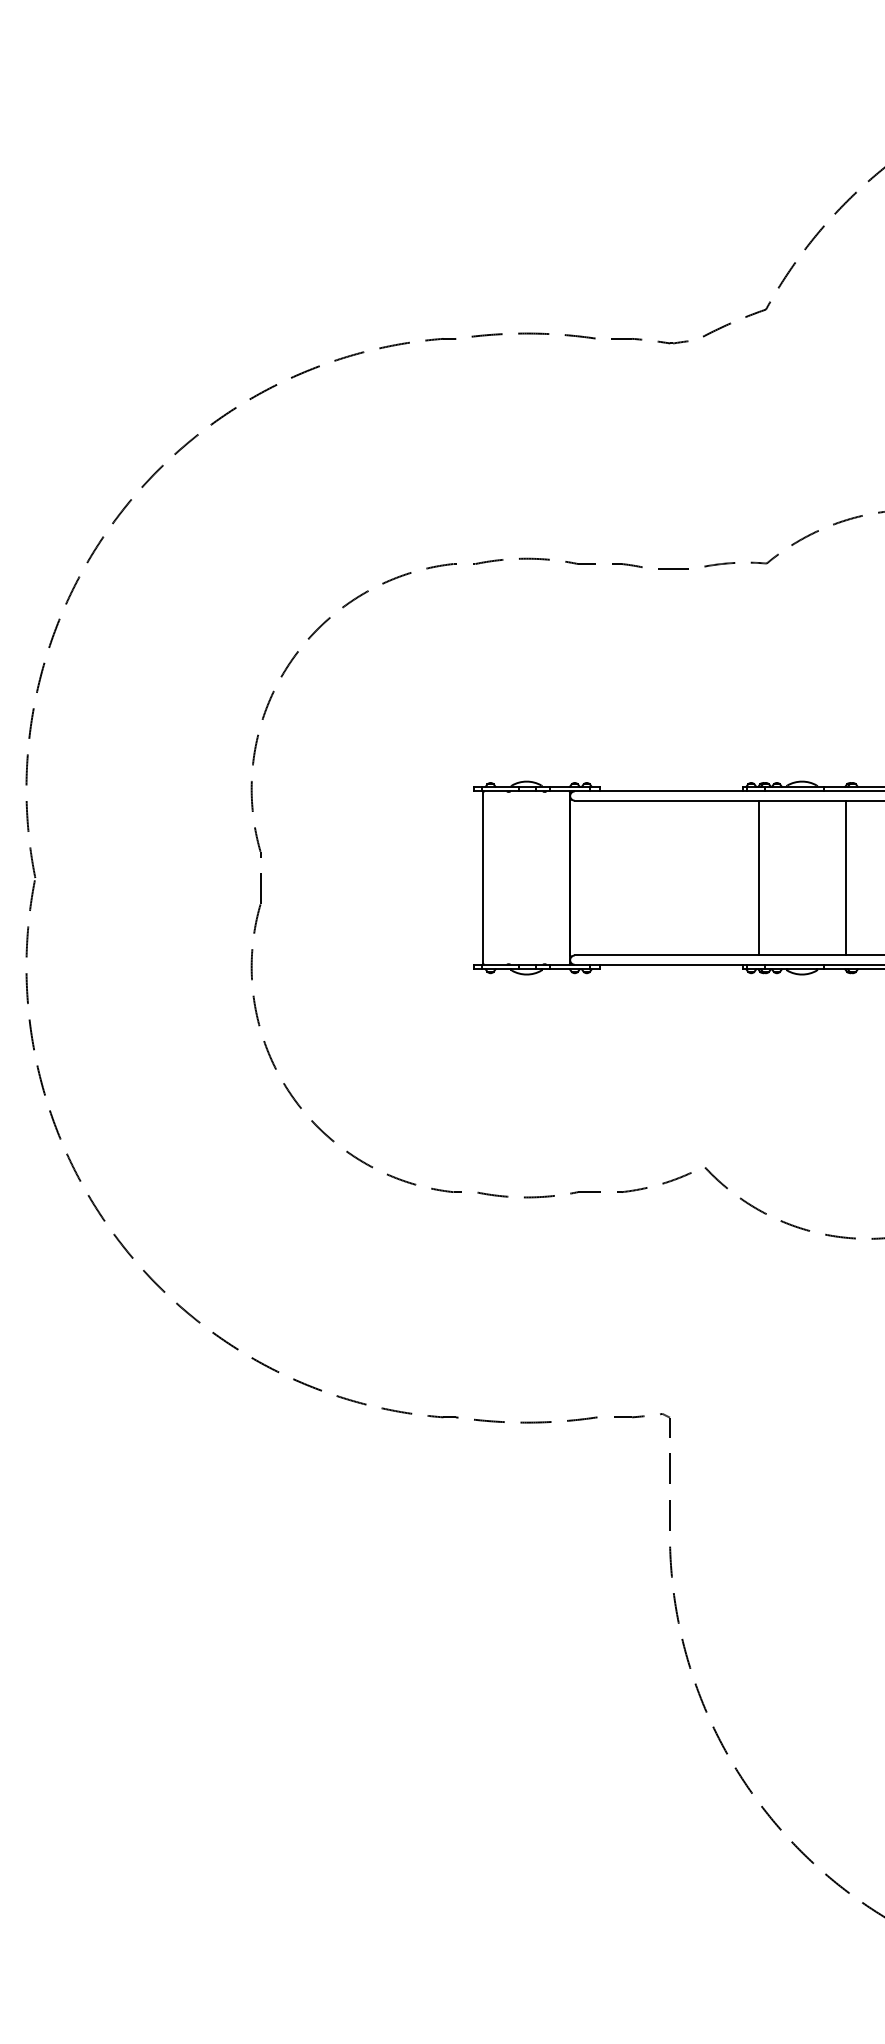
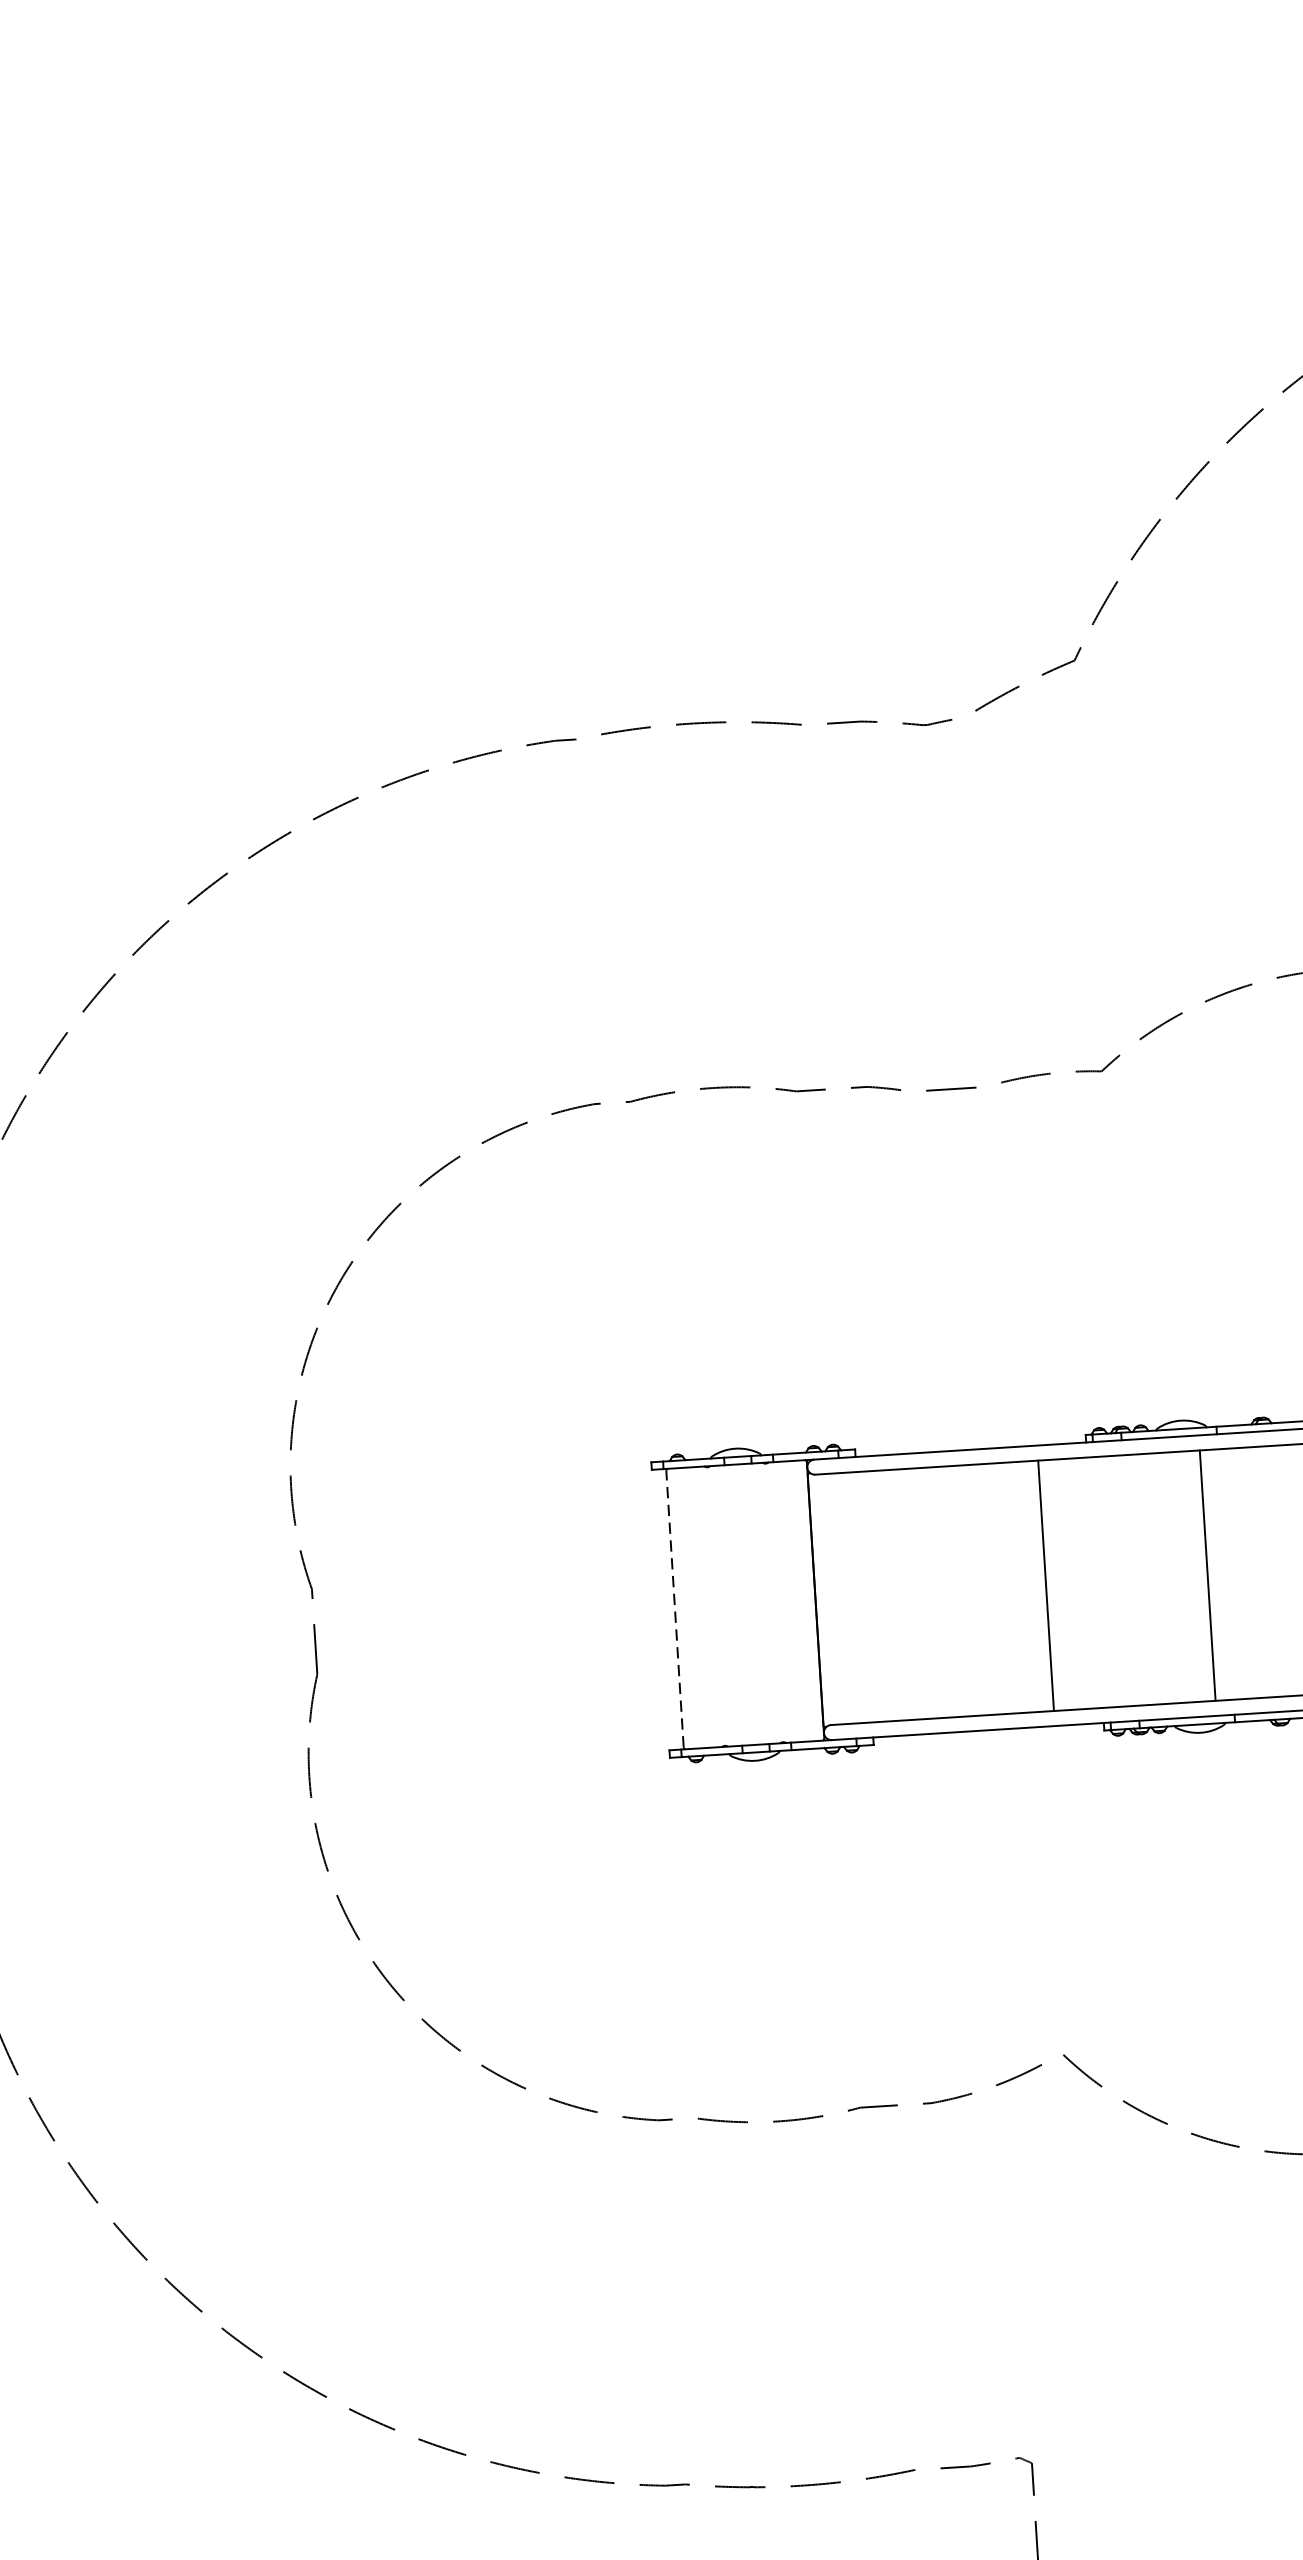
line: (483, 877) -> (675, 1608), solid -> dashed
line: (758, 877) -> (1045, 1584), moved
line: (845, 877) -> (1207, 1574), moved

